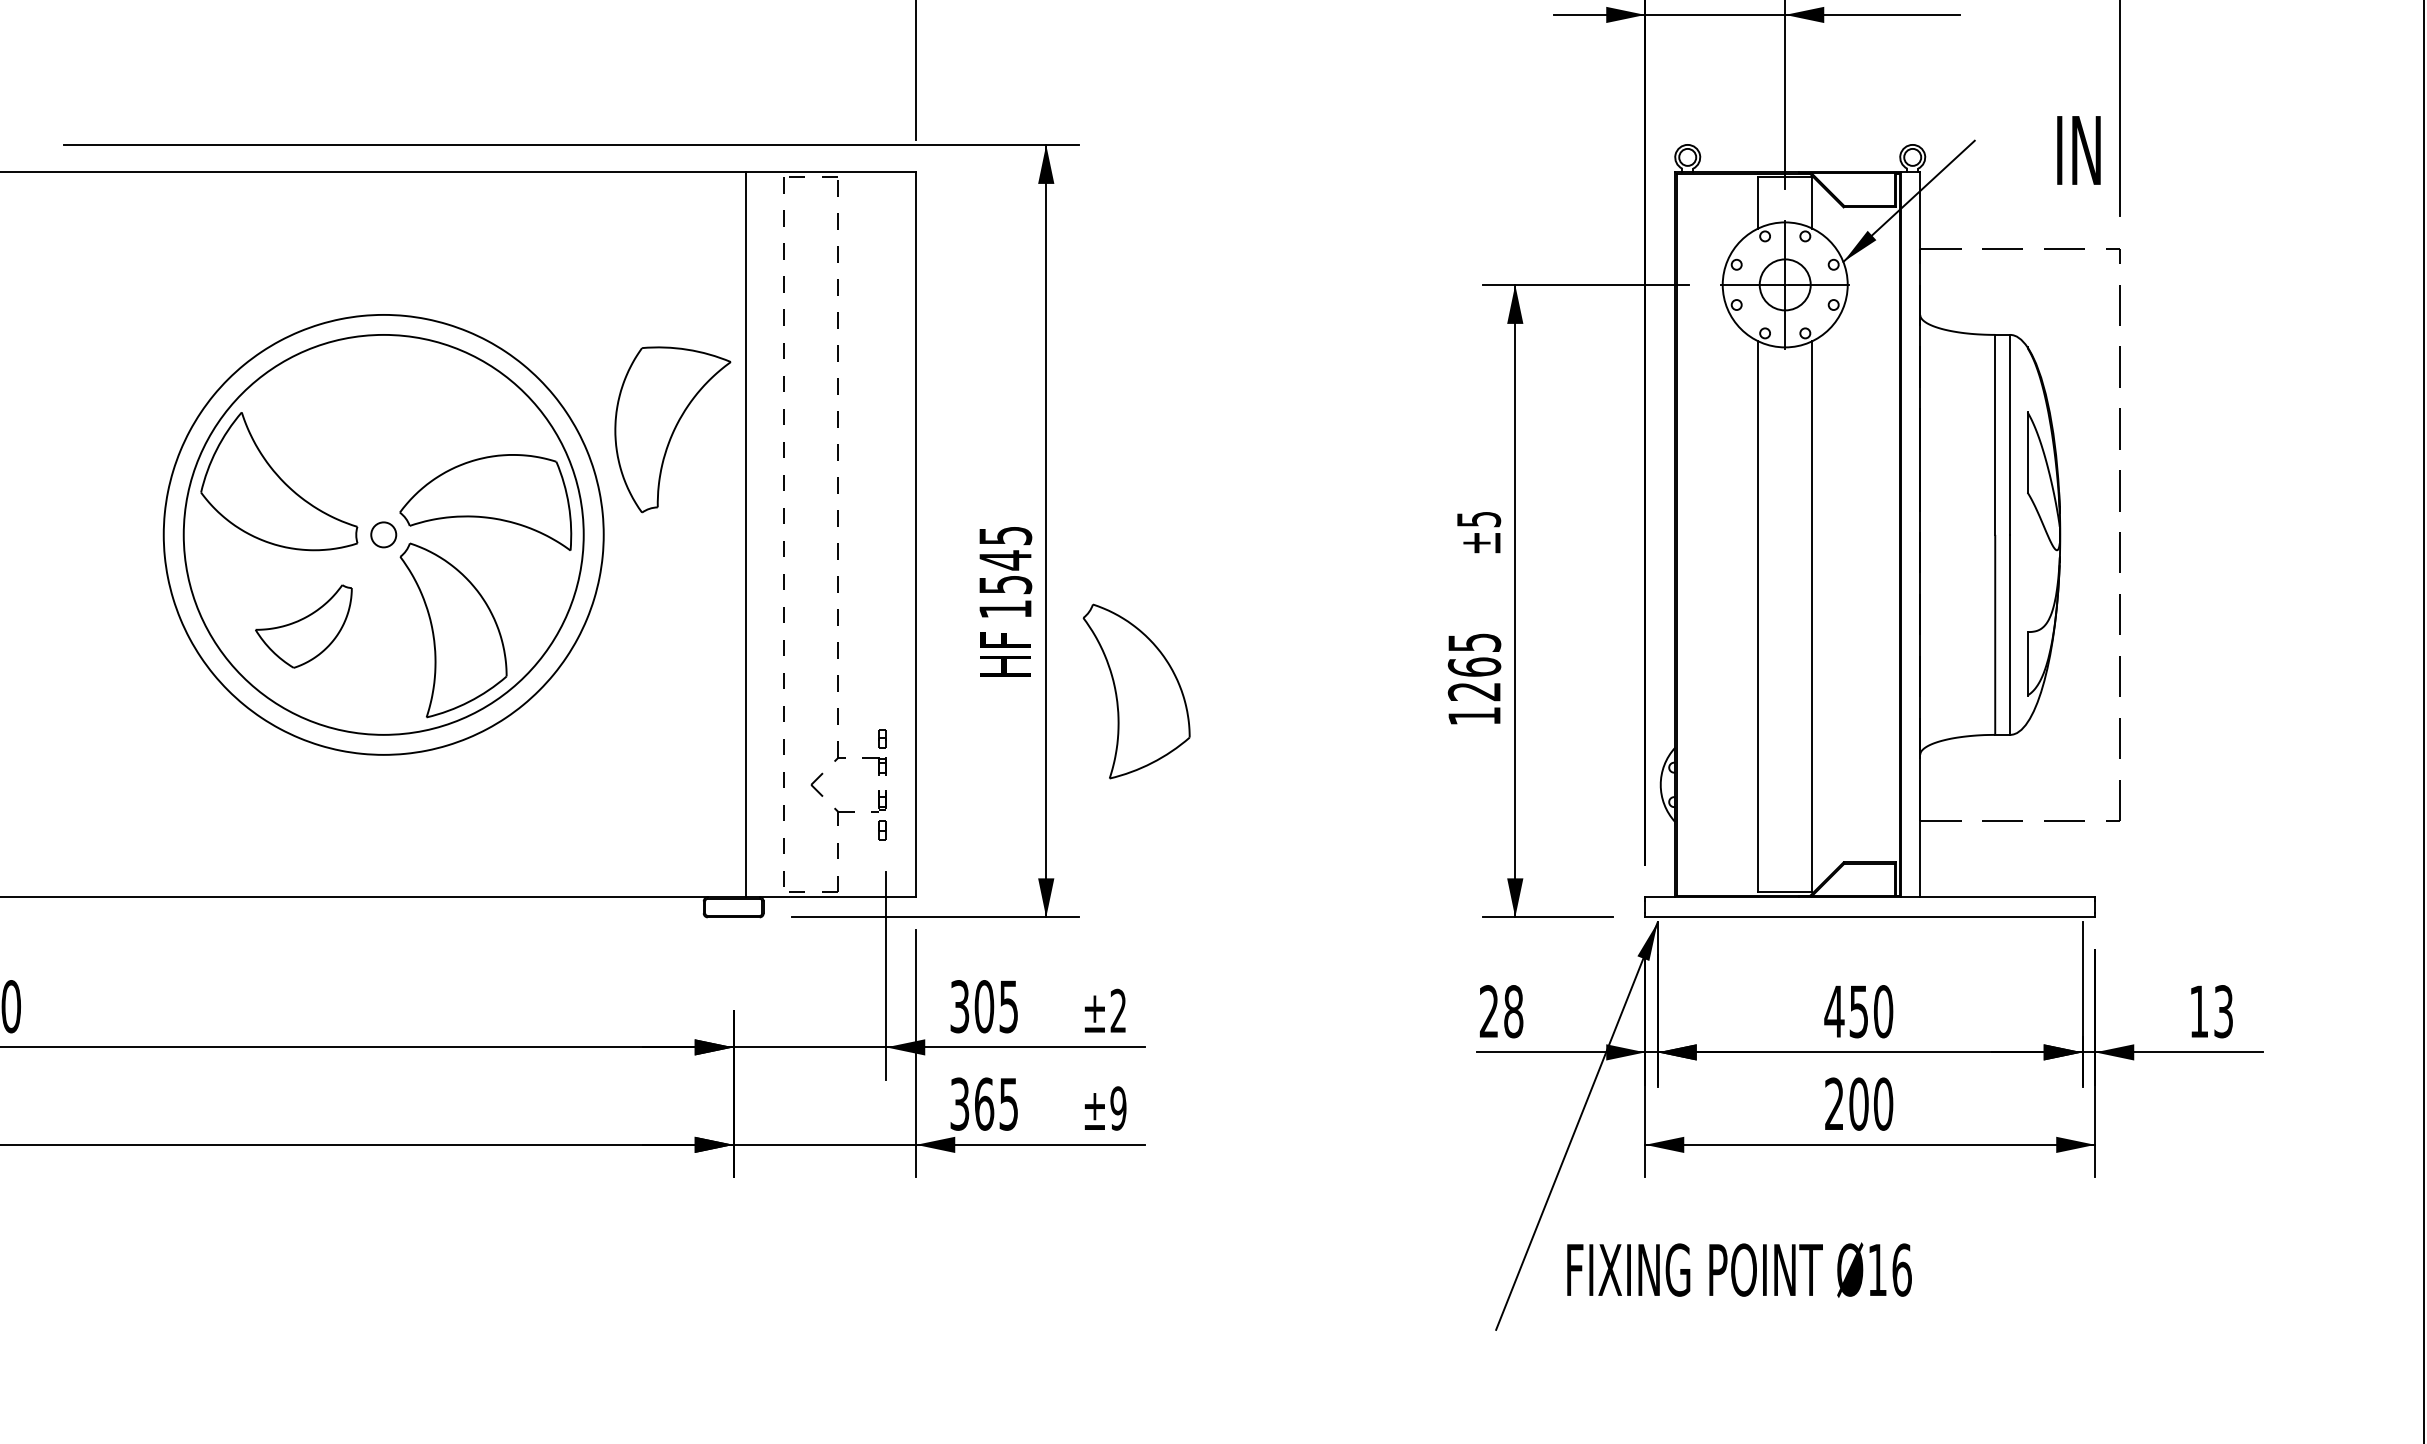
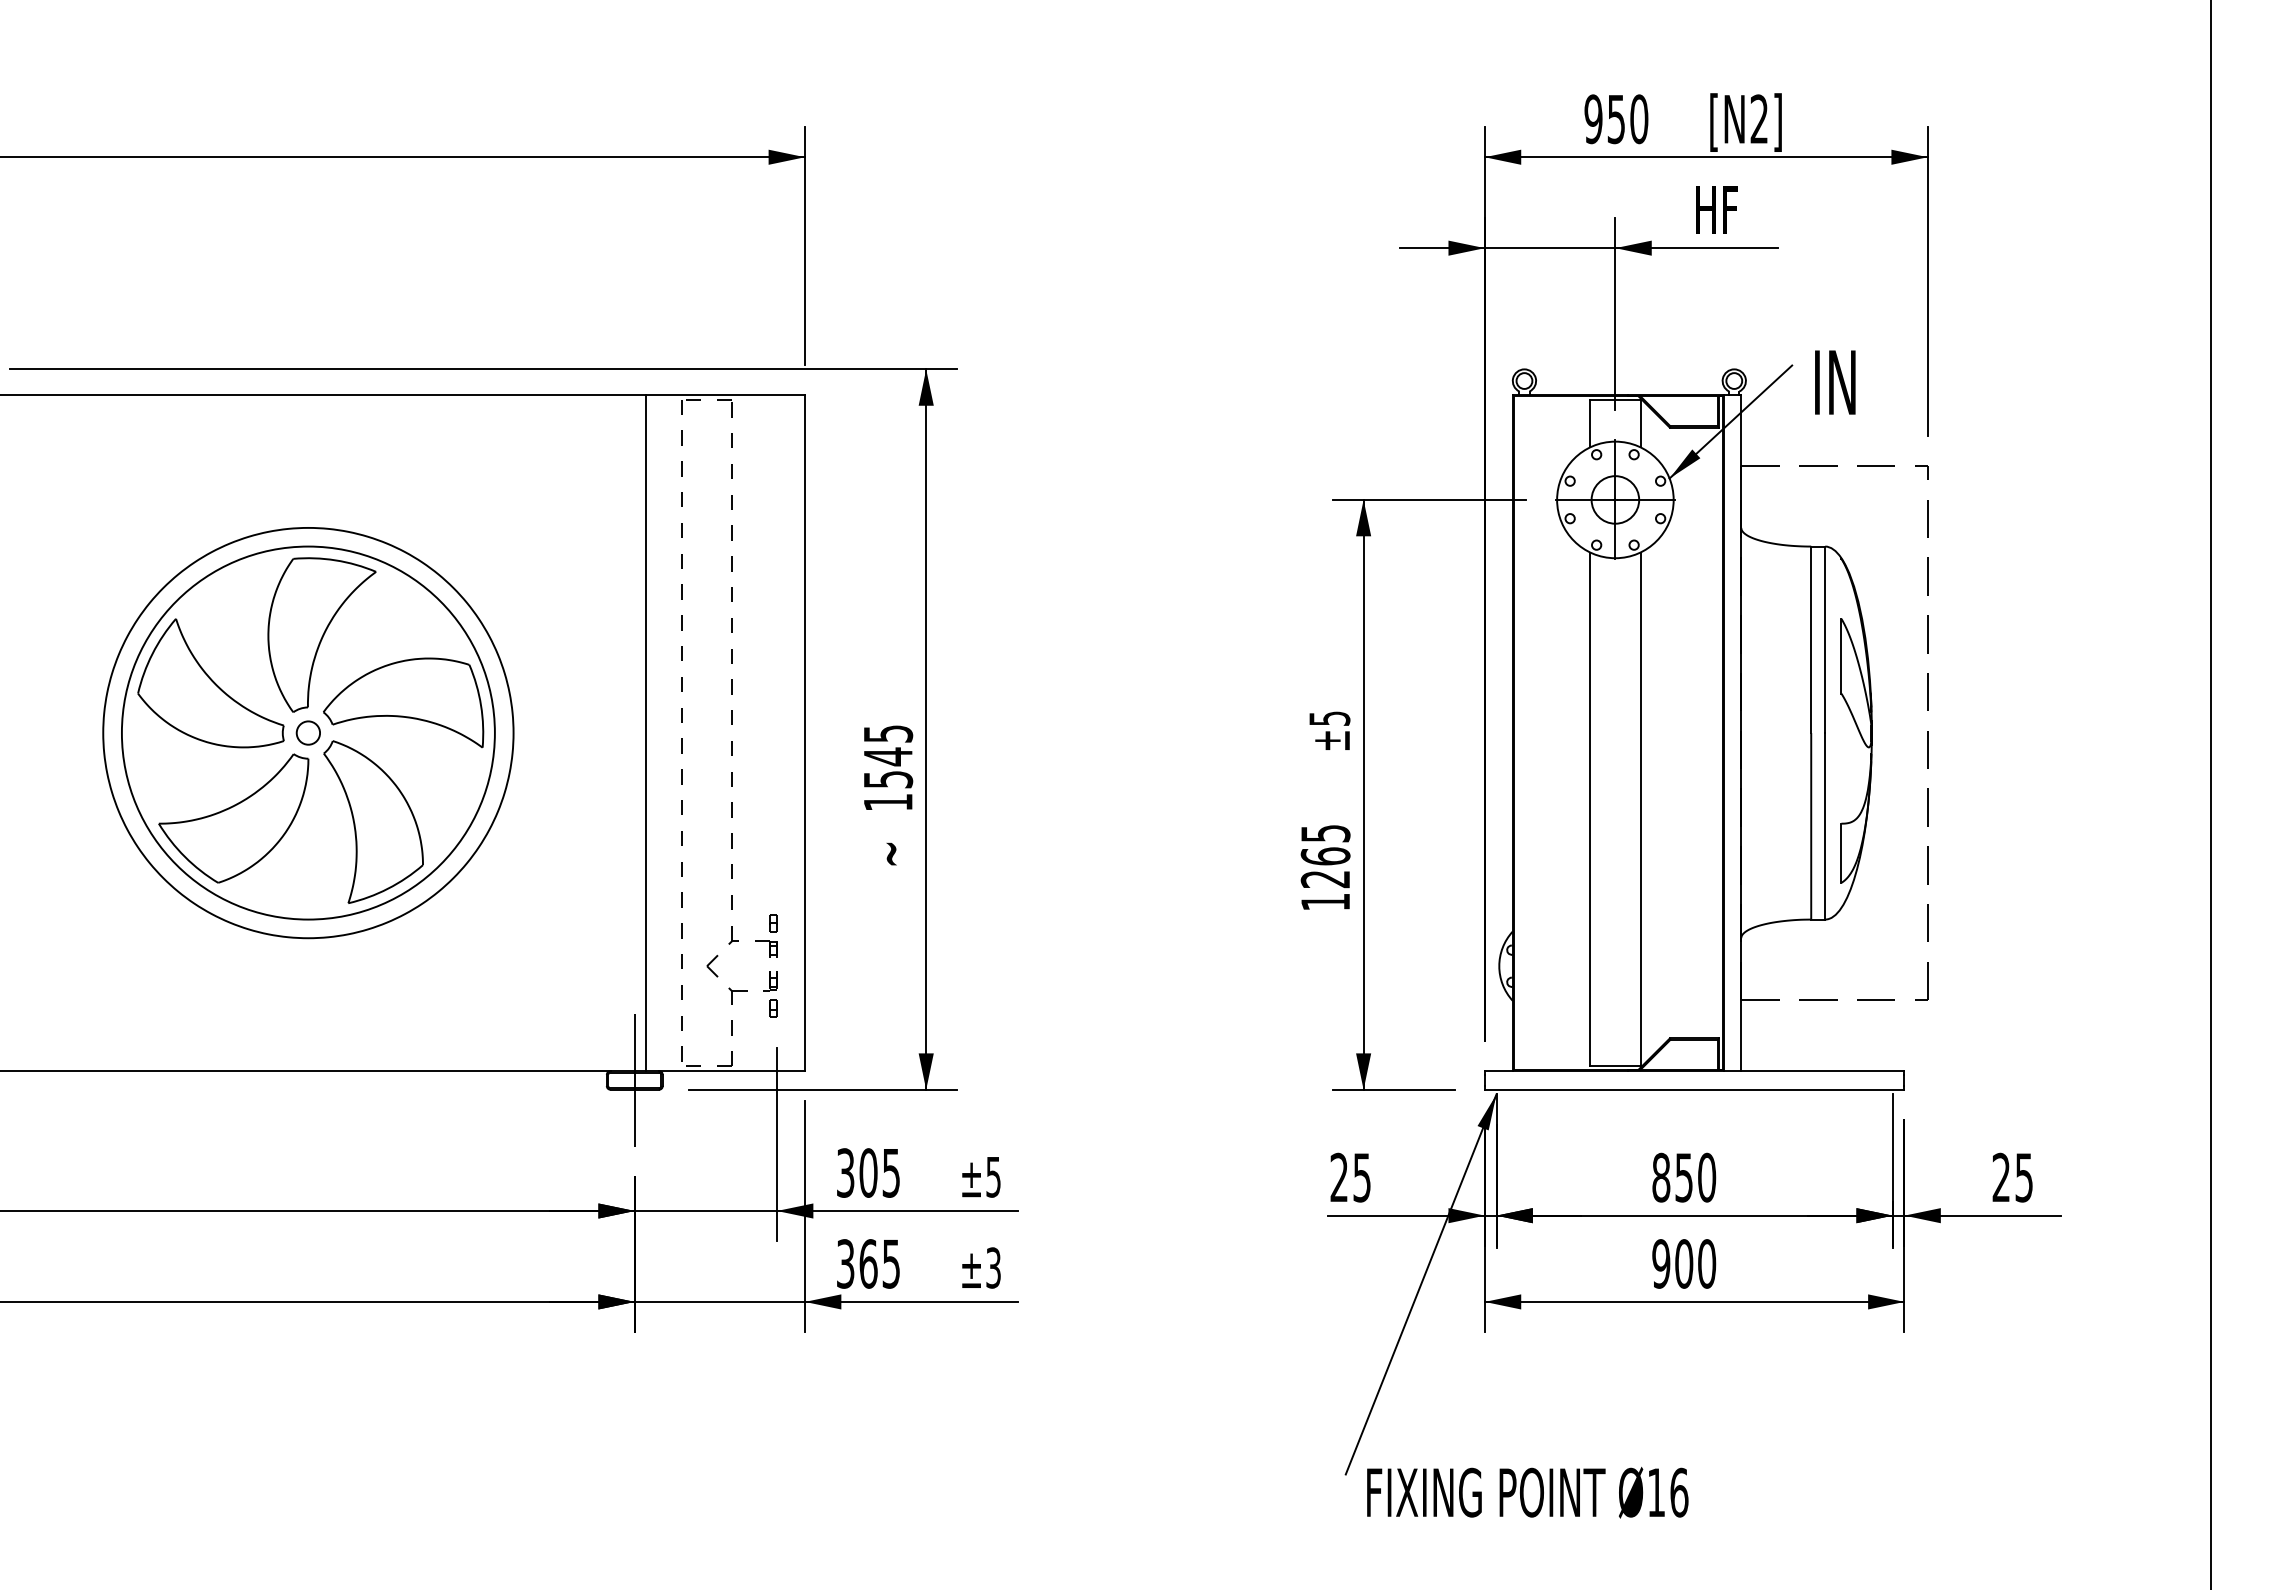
text: (2079, 150) -> (1835, 382), moved
part: (672, 429) -> (321, 634), moved
part: (303, 626) -> (233, 818), size x1.67
text: (1004, 654) -> (887, 844), HF -> ~
part: (1136, 690) -> (1010, 878), removed
line: (733, 907) -> (634, 1080), added
text: (1118, 1010) -> (993, 1176), ±2 -> ±5
text: (2211, 1010) -> (2012, 1176), 13 -> 25
text: (1514, 1011) -> (1362, 1177), 28 -> 25
text: (1833, 1011) -> (1660, 1177), 450 -> 850
text: (1834, 1103) -> (1661, 1263), 200 -> 900
text: (1118, 1107) -> (993, 1267), ±9 -> ±3
text: (1739, 1269) -> (1527, 1492), moved

